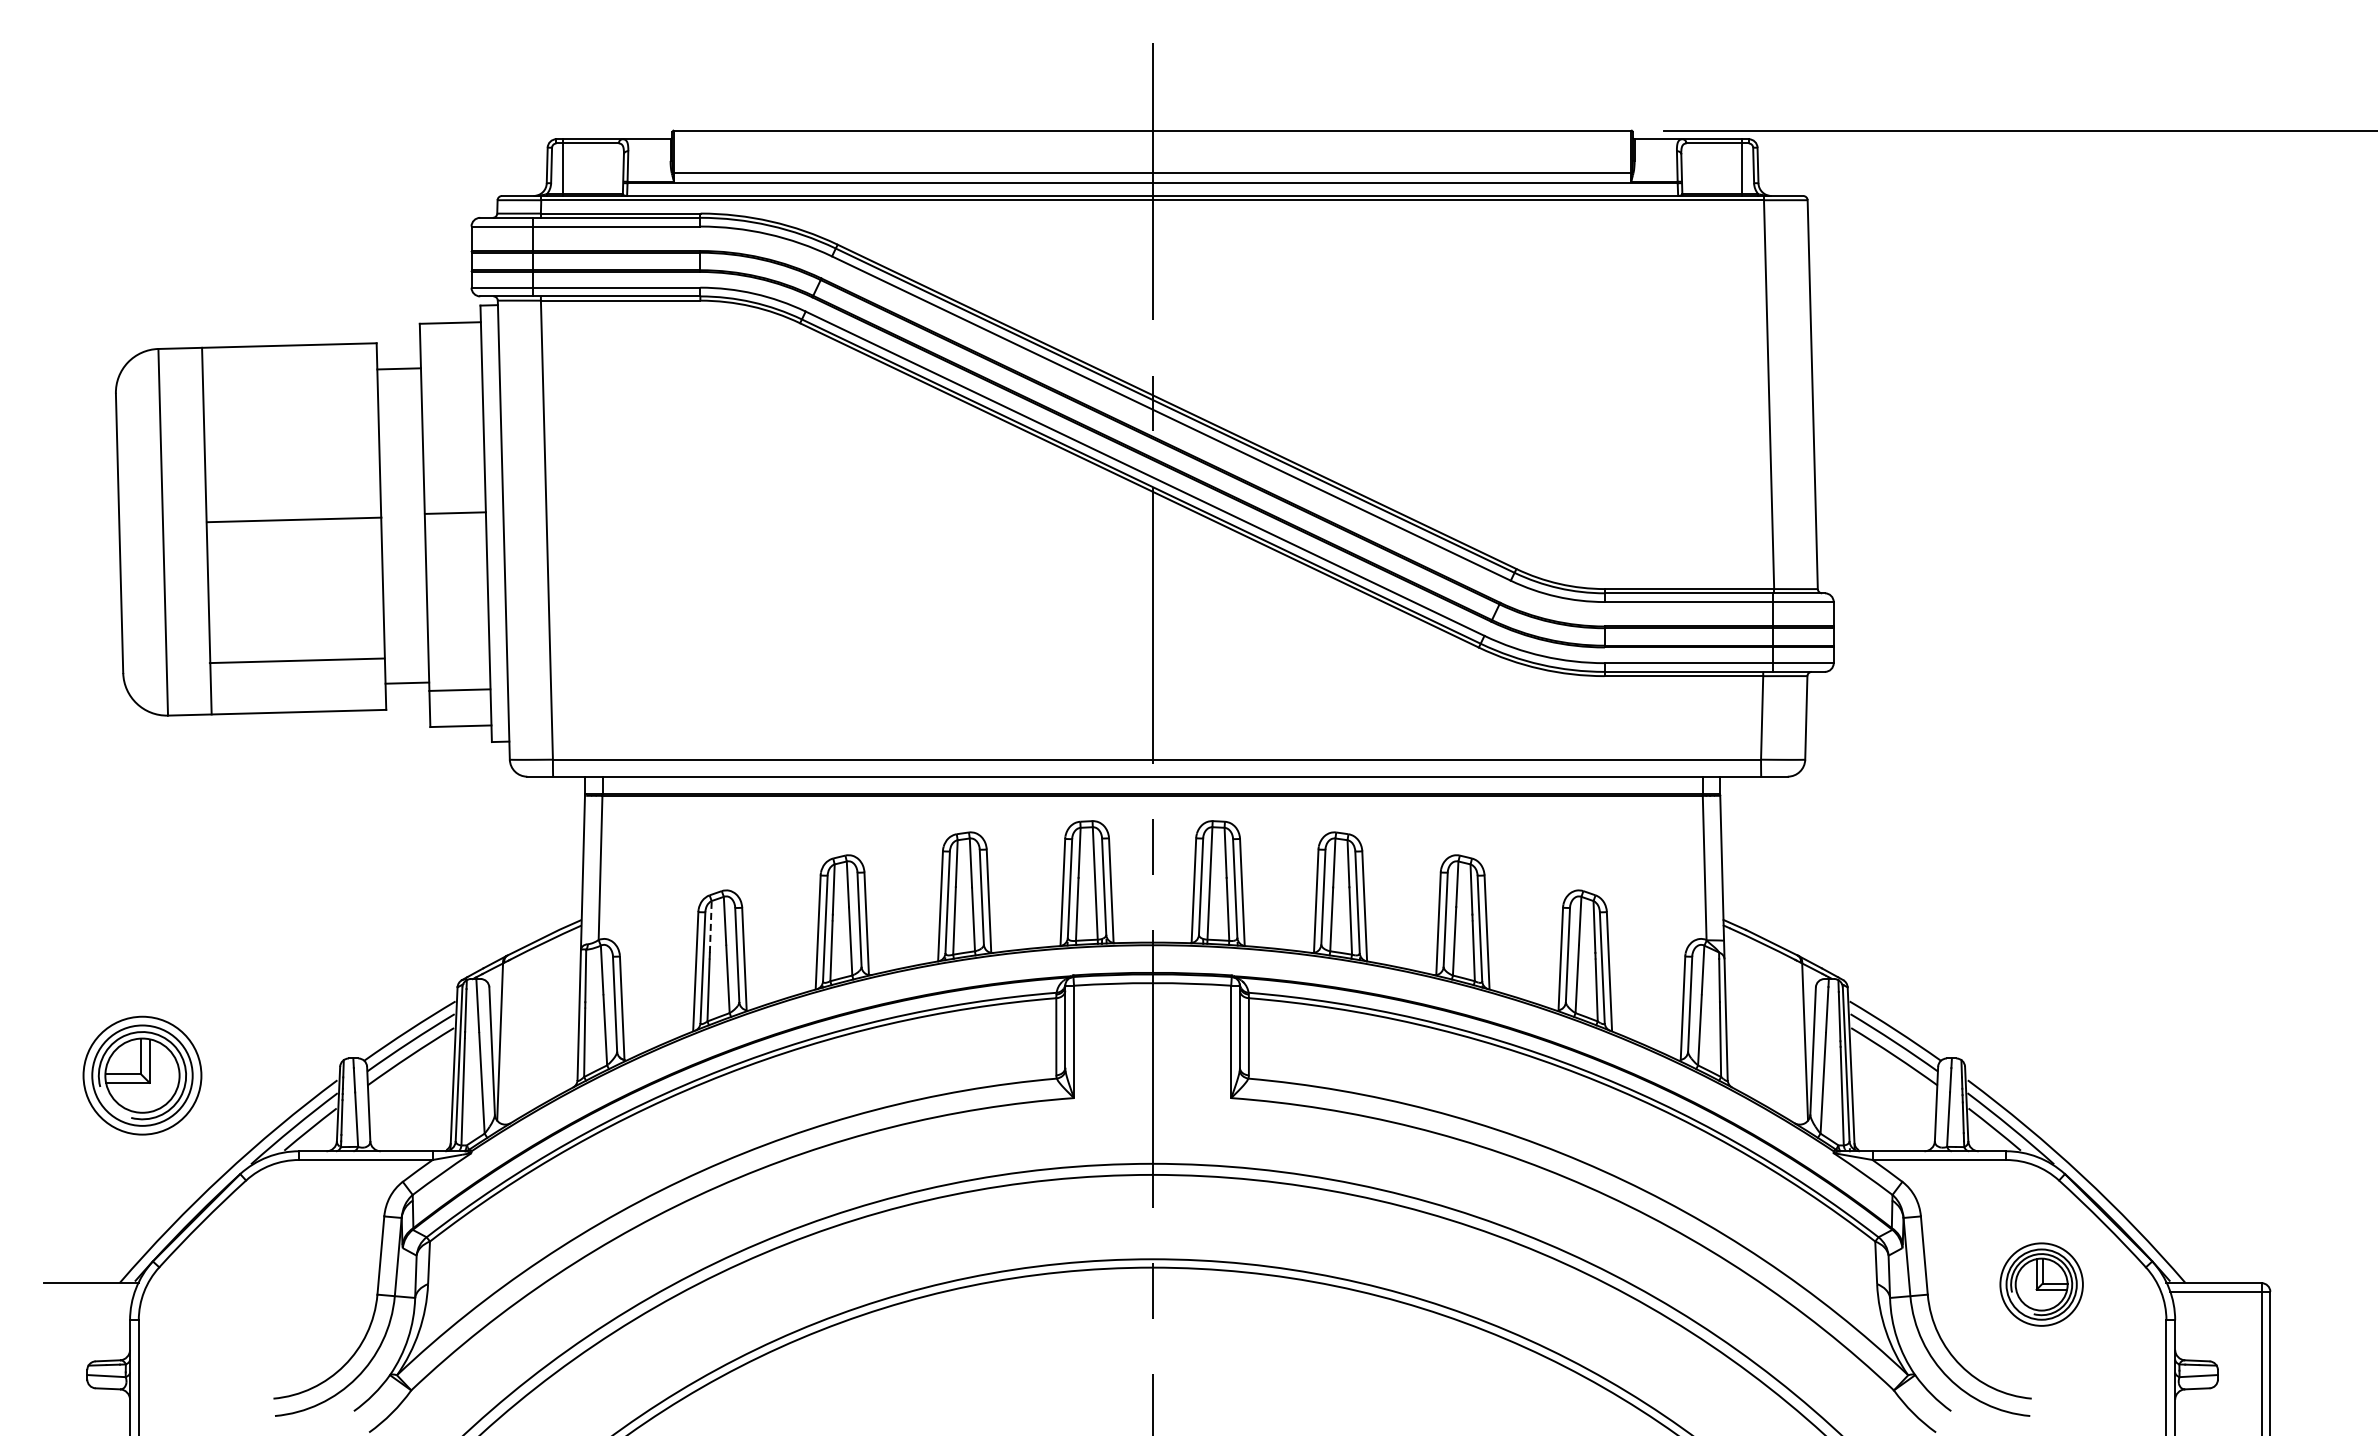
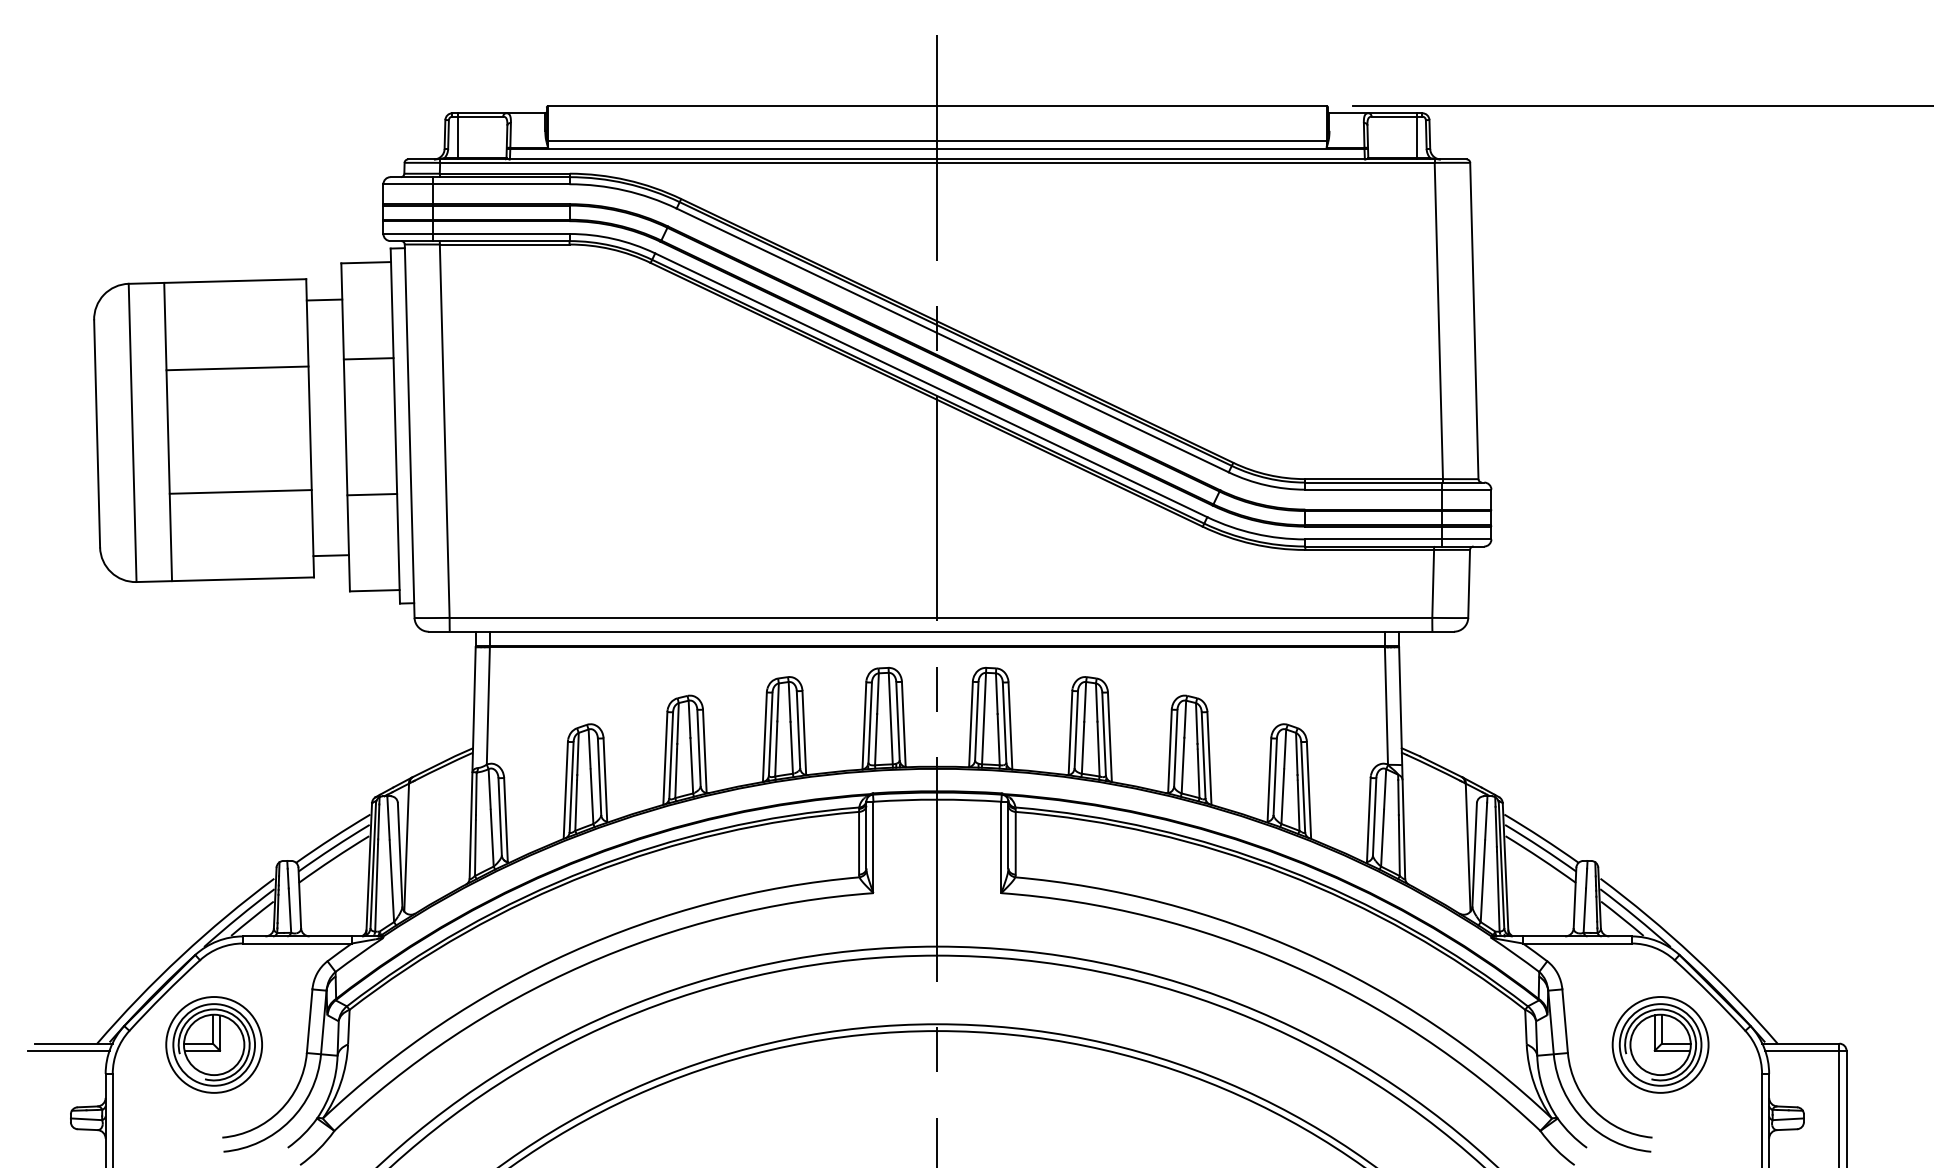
line: (455, 512) -> (368, 358), moved
line: (293, 519) -> (236, 368), moved
line: (296, 660) -> (240, 491), moved
line: (459, 689) -> (371, 494), moved
line: (710, 926) -> (577, 753), dashed -> solid
part: (142, 1075) -> (214, 1044), moved
part: (2041, 1284) -> (1660, 1044), size x1.43
line: (84, 1291) -> (68, 1050), added

